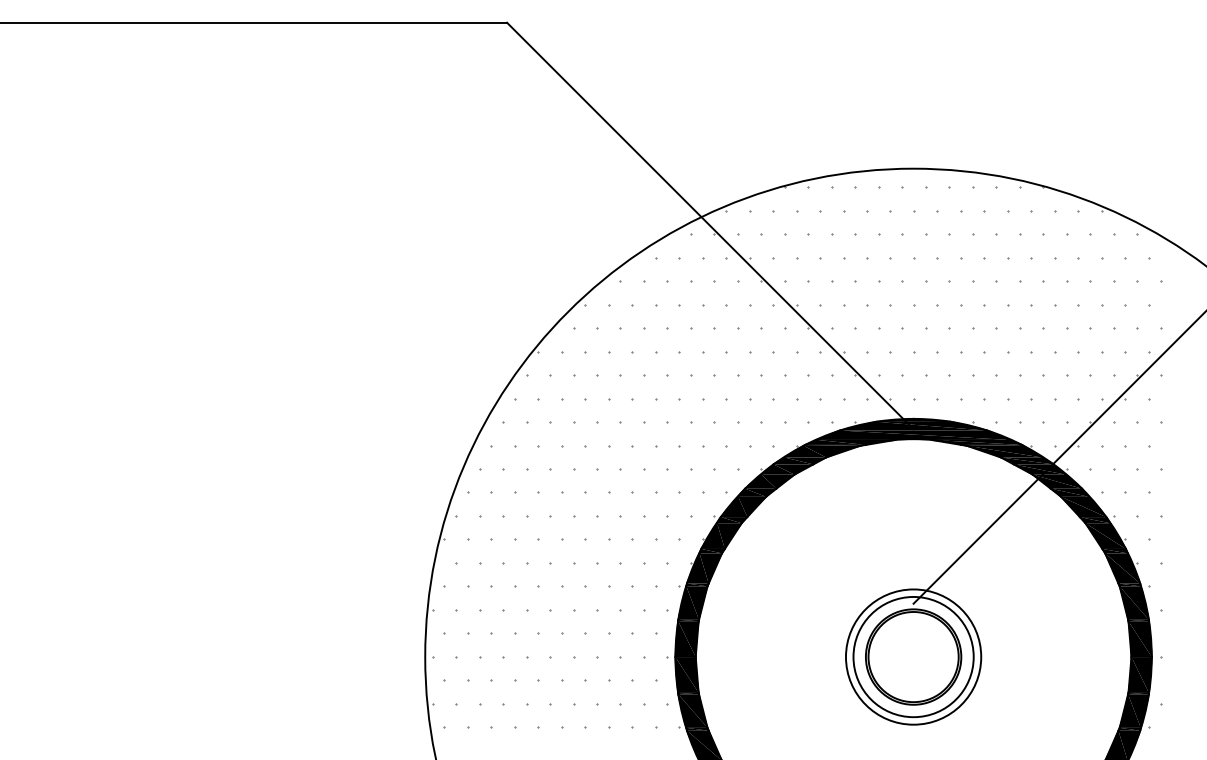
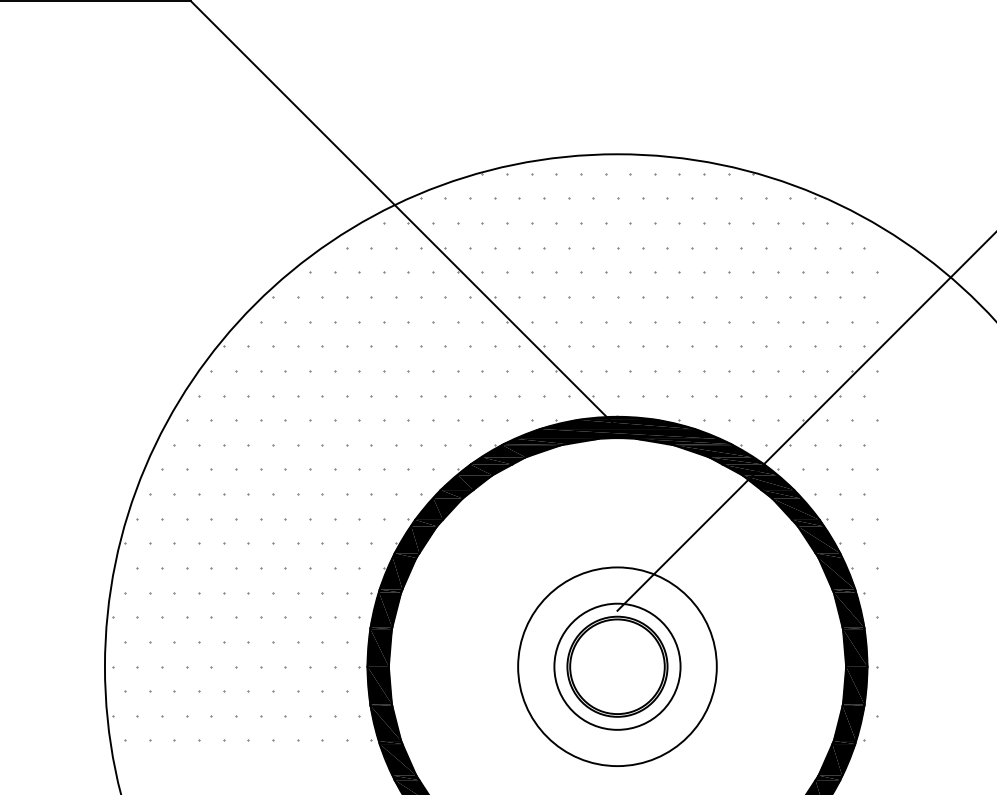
circle: (913, 656) -> (617, 666), size x1.4

